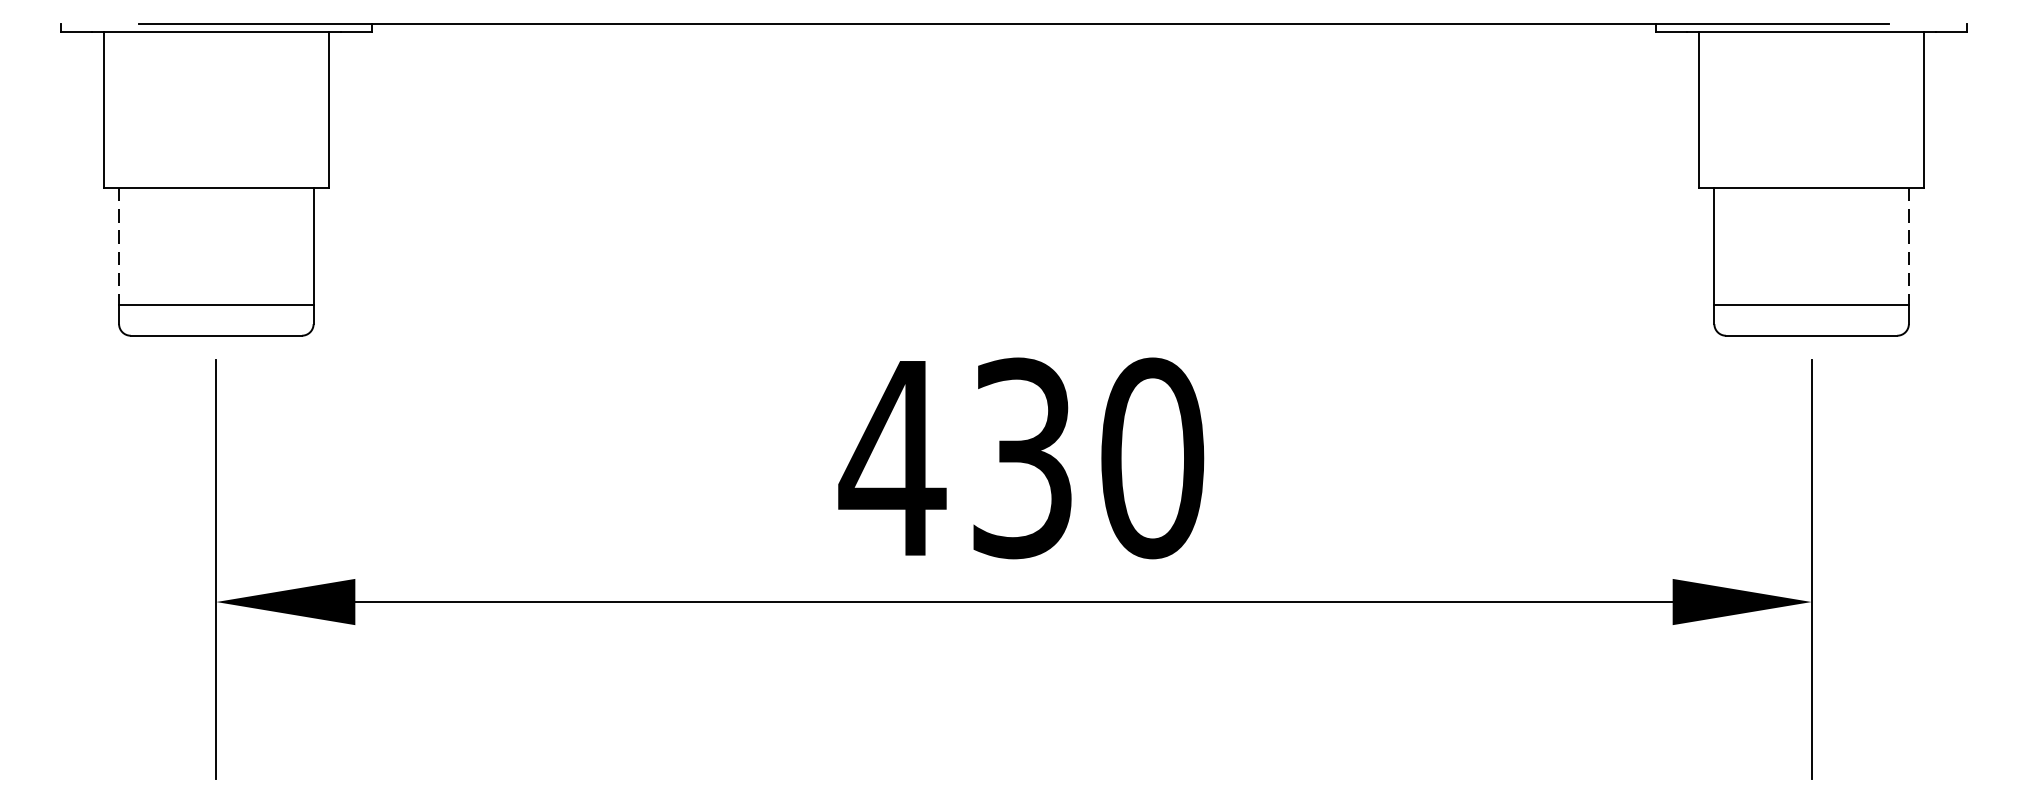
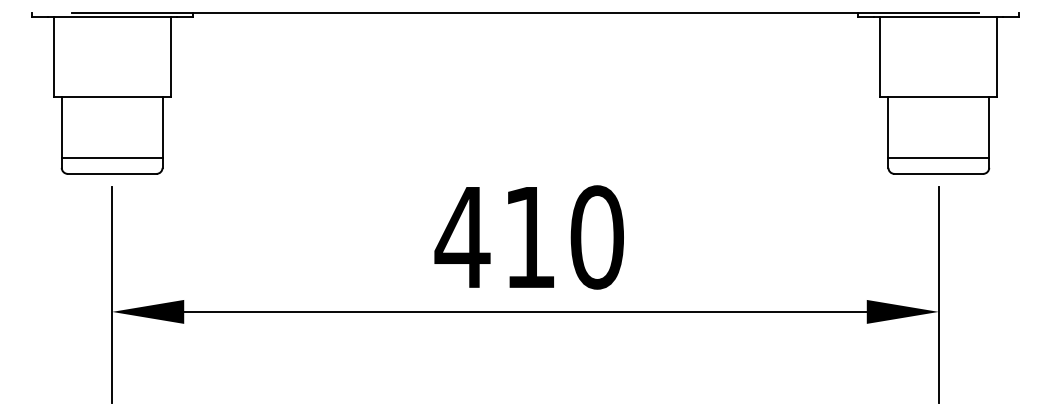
line: (118, 248) -> (61, 128), dashed -> solid
line: (1909, 248) -> (989, 128), dashed -> solid
text: (1021, 458) -> (529, 237), 430 -> 410

